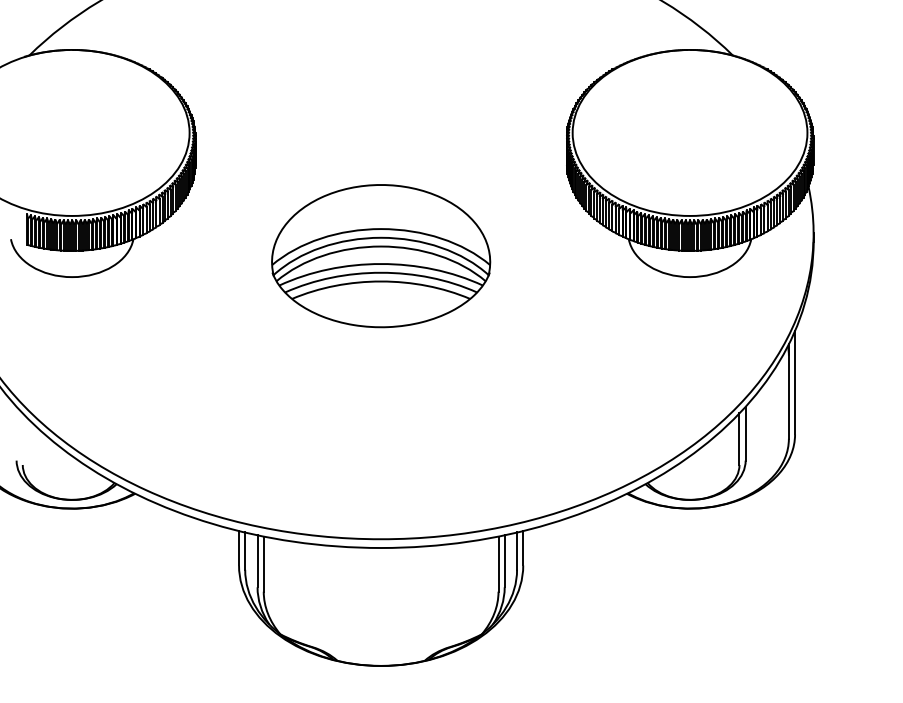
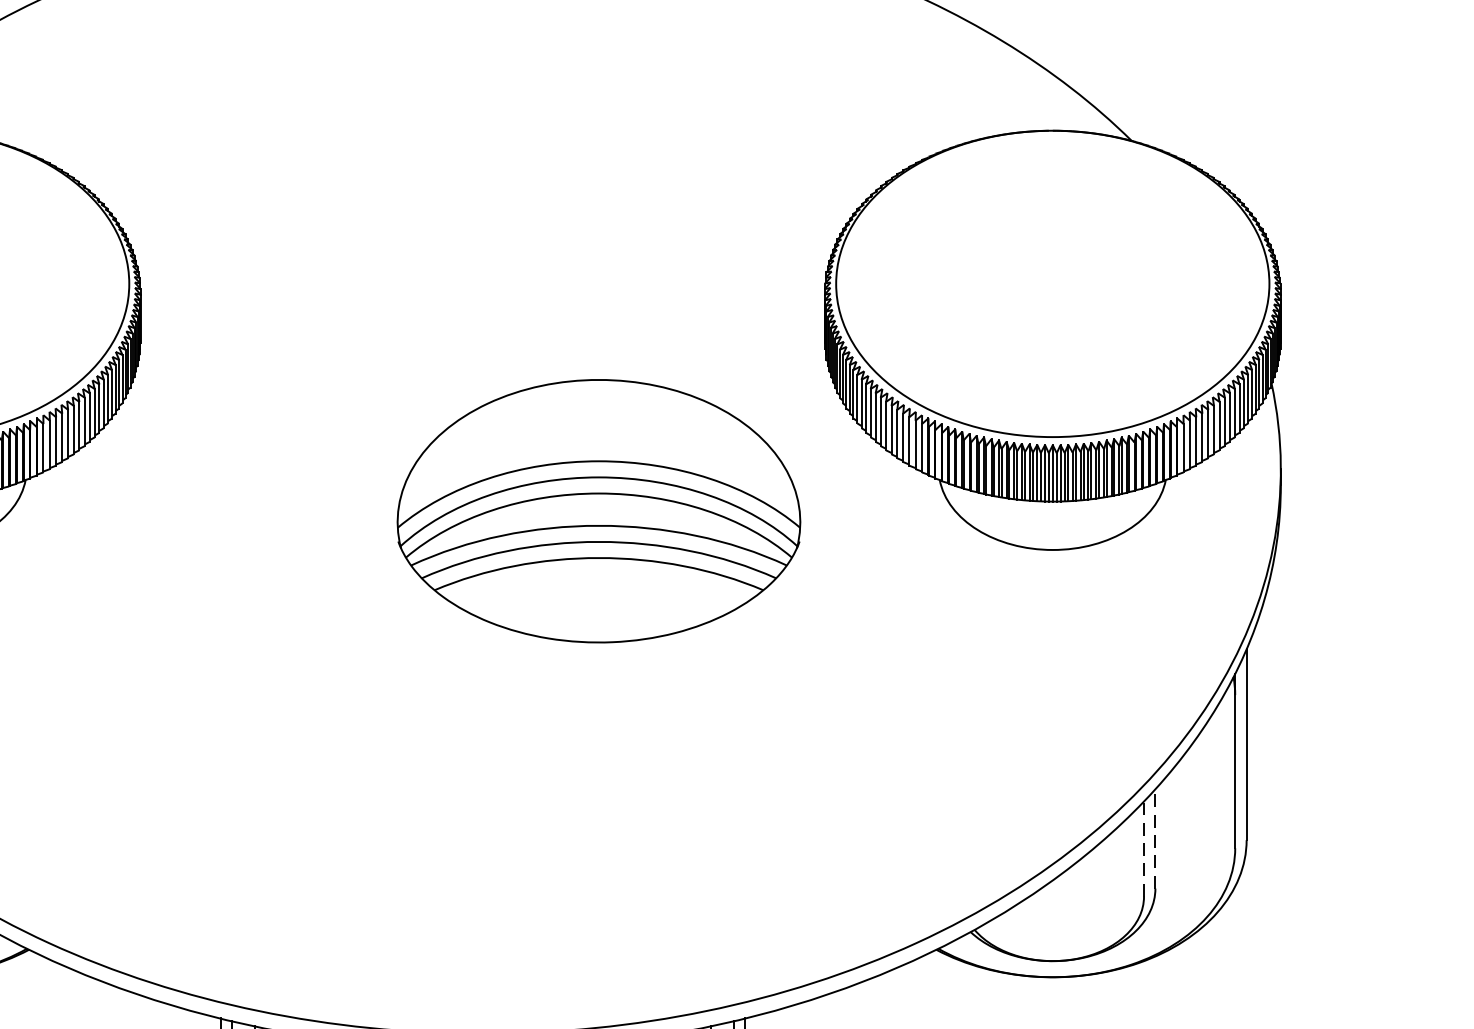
part: (381, 256) -> (599, 511), moved
line: (745, 433) -> (1155, 838), solid -> dashed
line: (739, 439) -> (1144, 849), solid -> dashed

